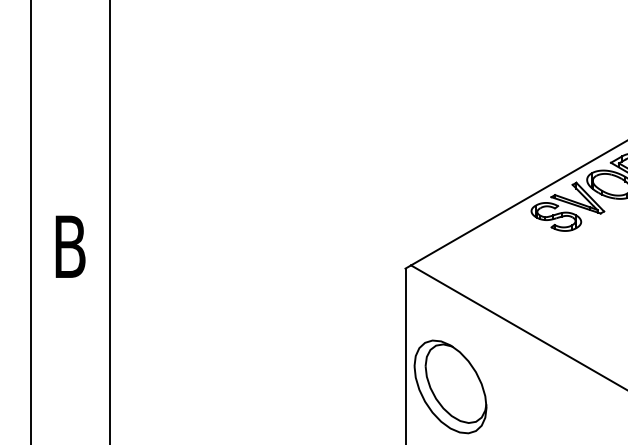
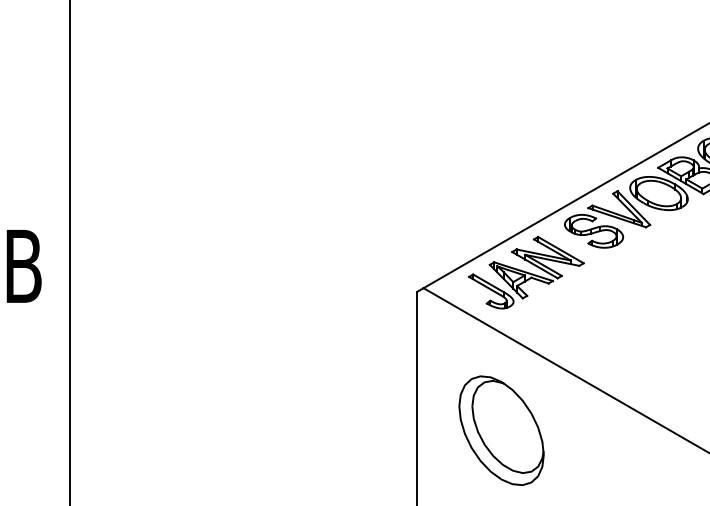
part: (498, 251) -> (526, 271), added
part: (450, 386) -> (501, 430), moved

